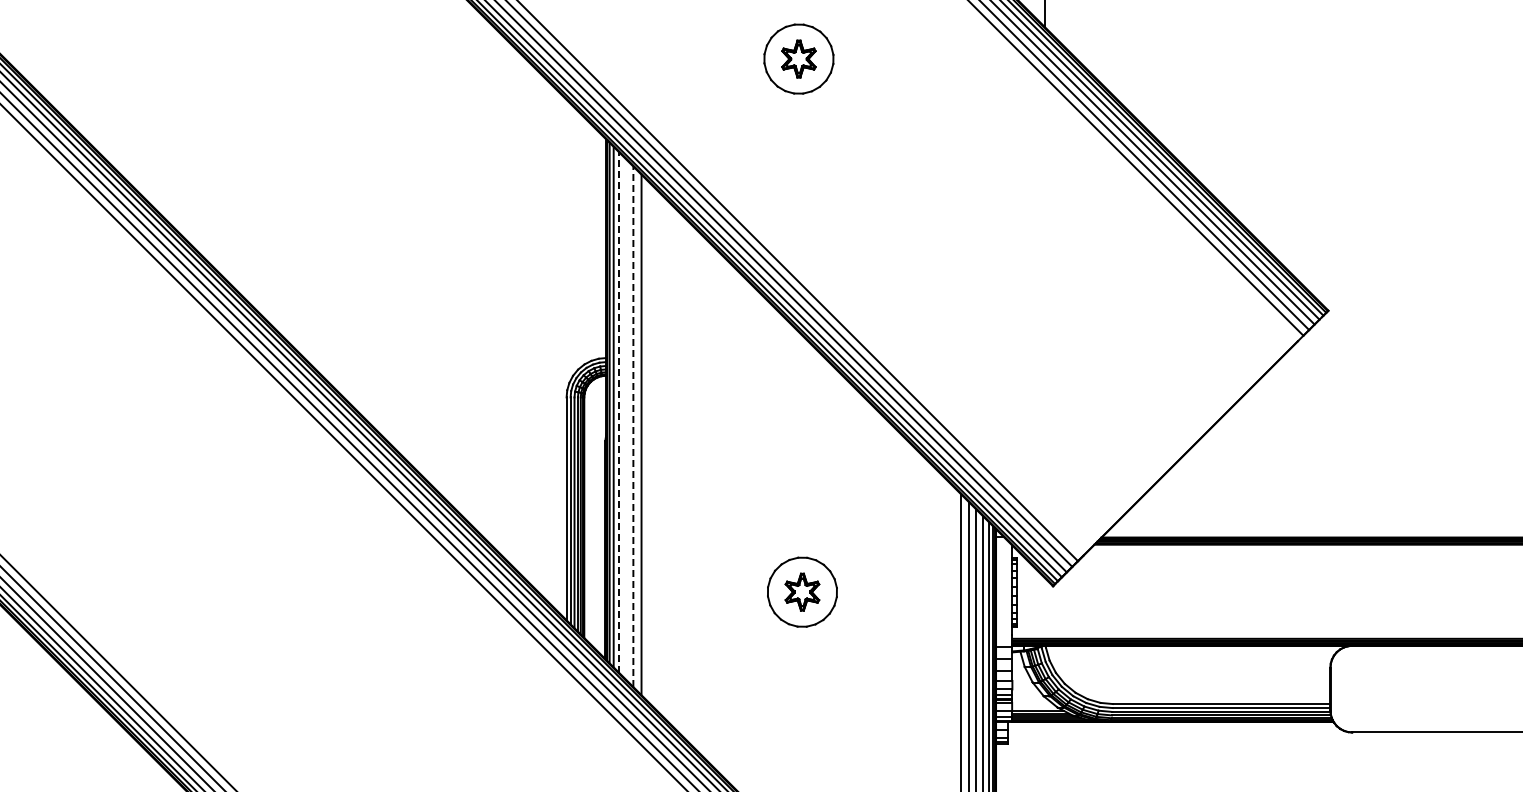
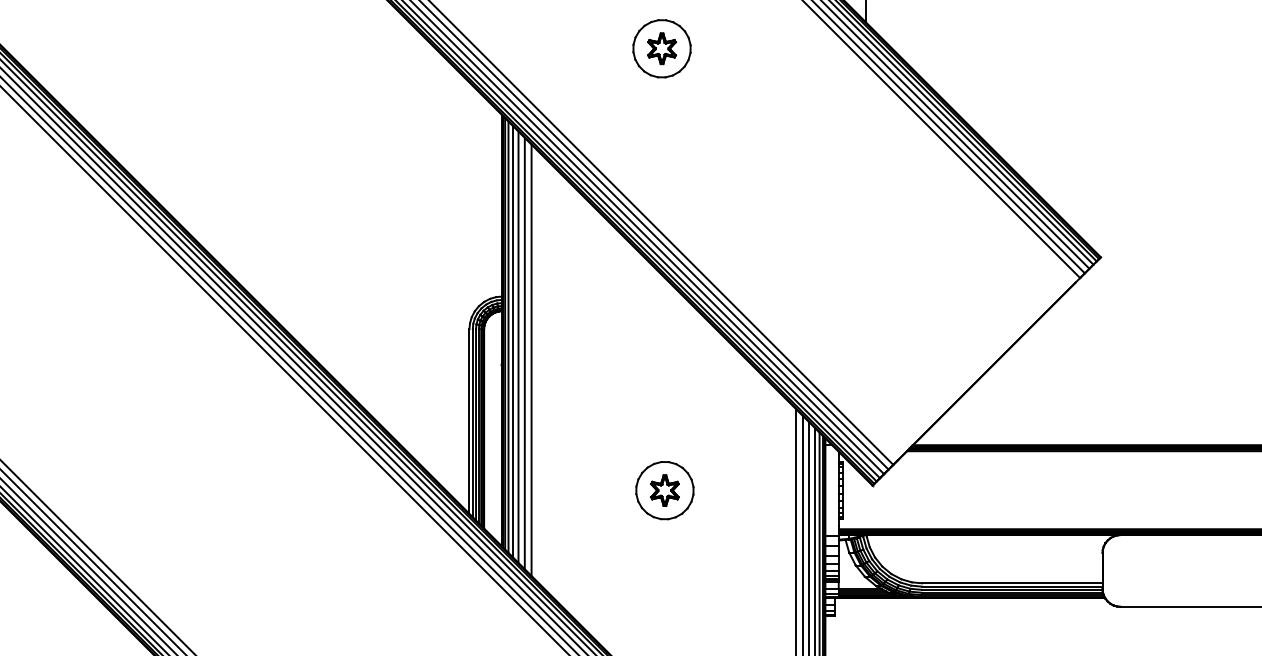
line: (619, 412) -> (513, 341), dashed -> solid
line: (625, 418) -> (518, 346), added
line: (633, 426) -> (524, 353), dashed -> solid

